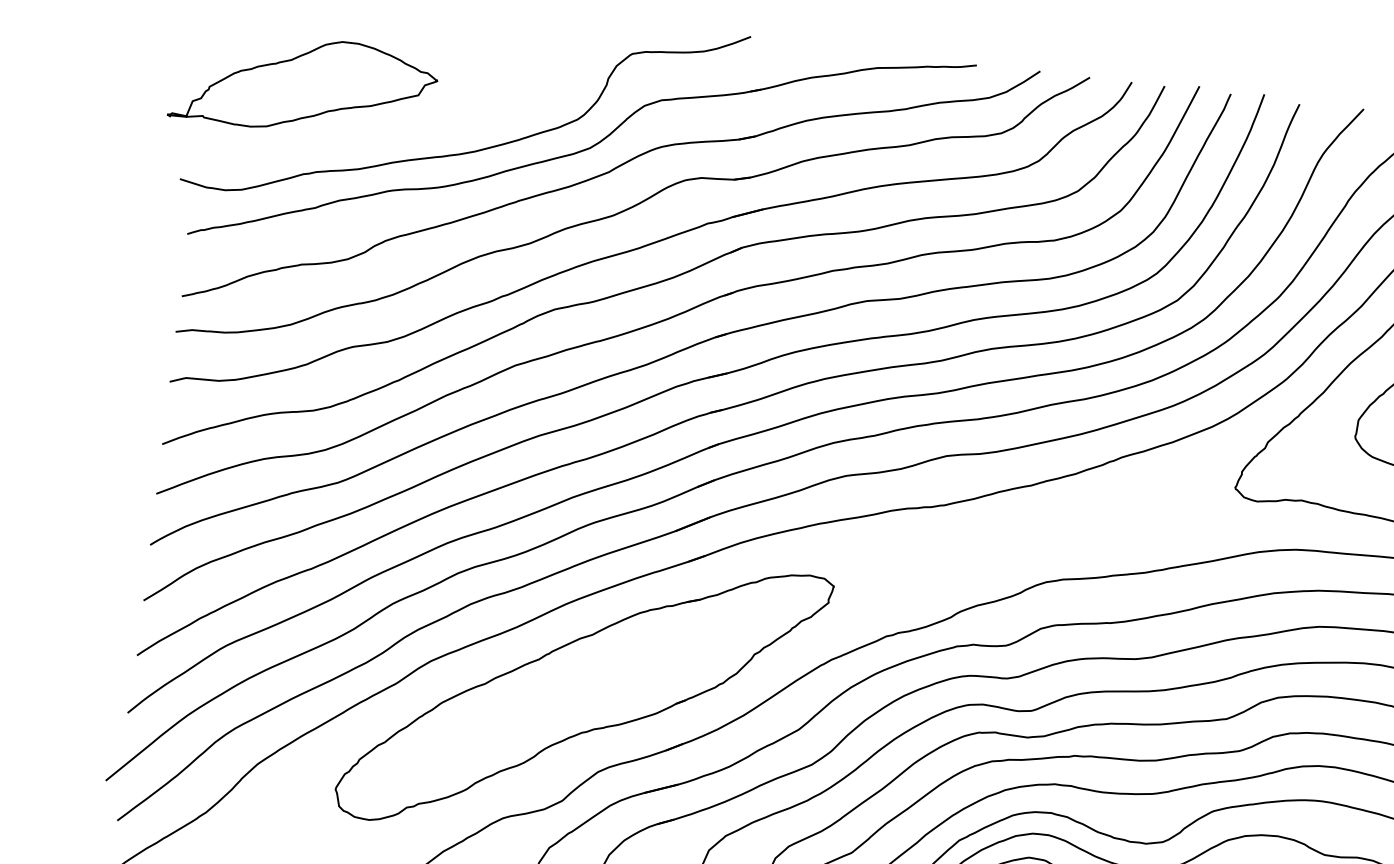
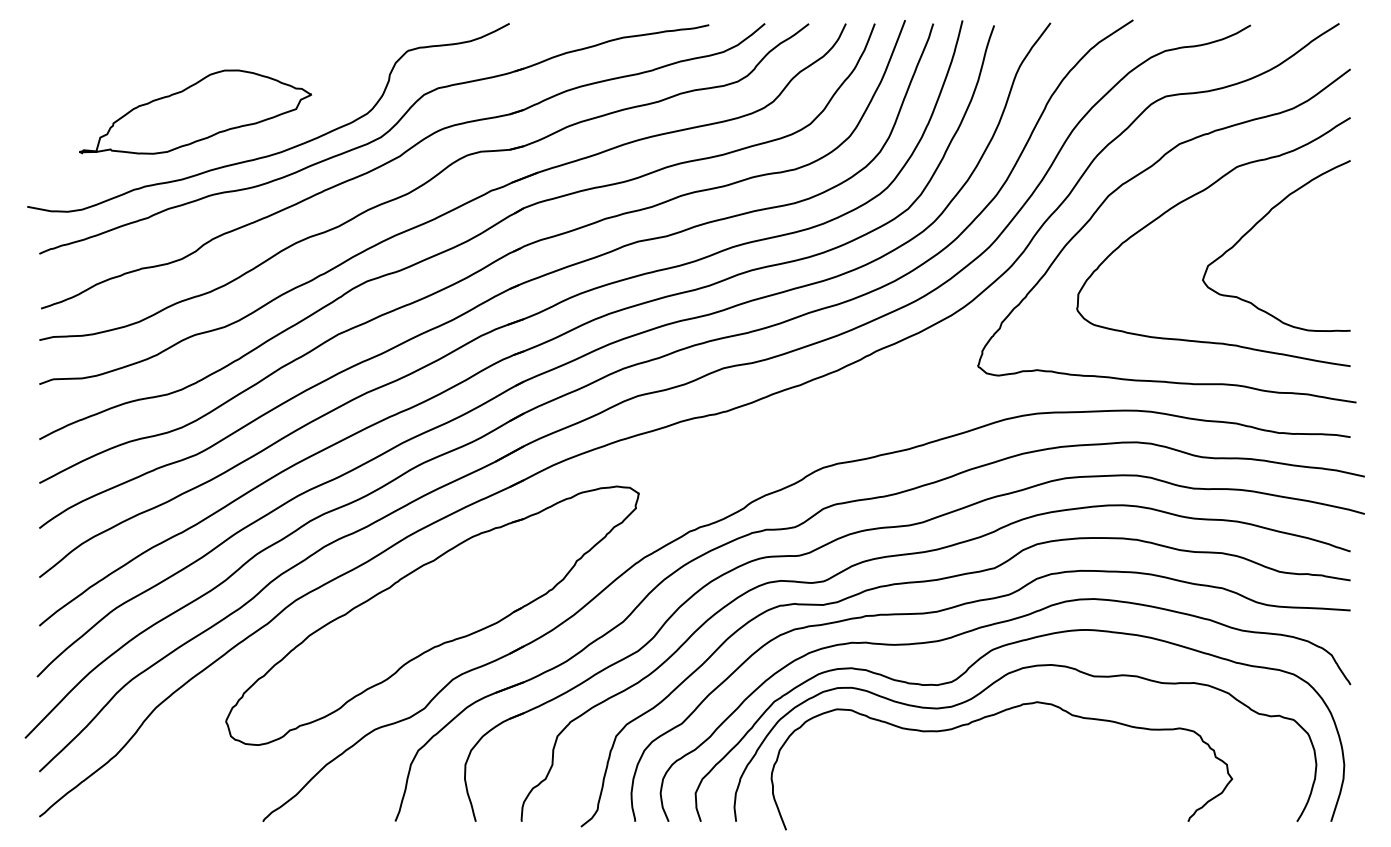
part: (304, 84) -> (195, 111), moved

